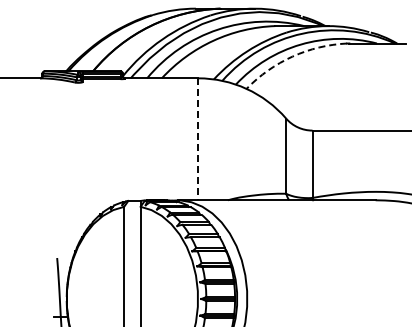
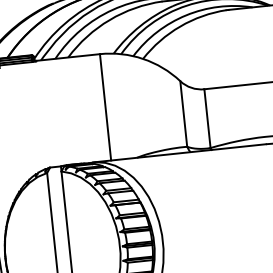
arc: (292, 56) -> (180, 26), dashed -> solid
line: (198, 139) -> (105, 107), dashed -> solid

